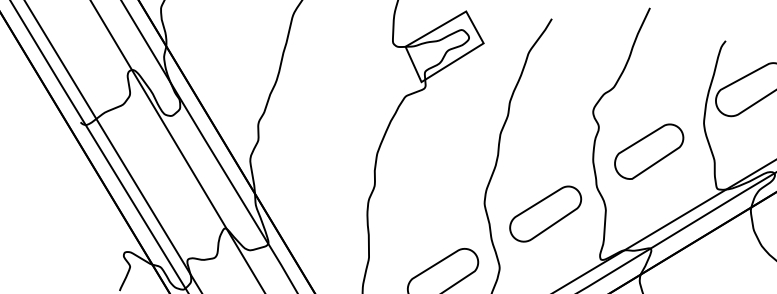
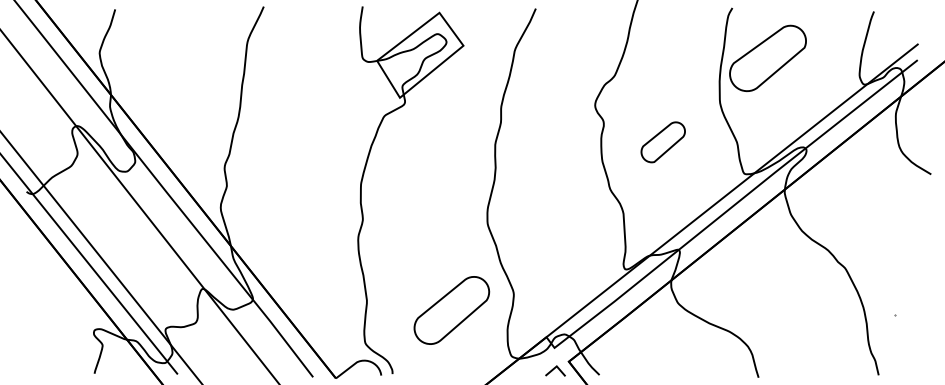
part: (649, 151) -> (663, 142), size x0.6
part: (545, 213) -> (556, 226), removed

